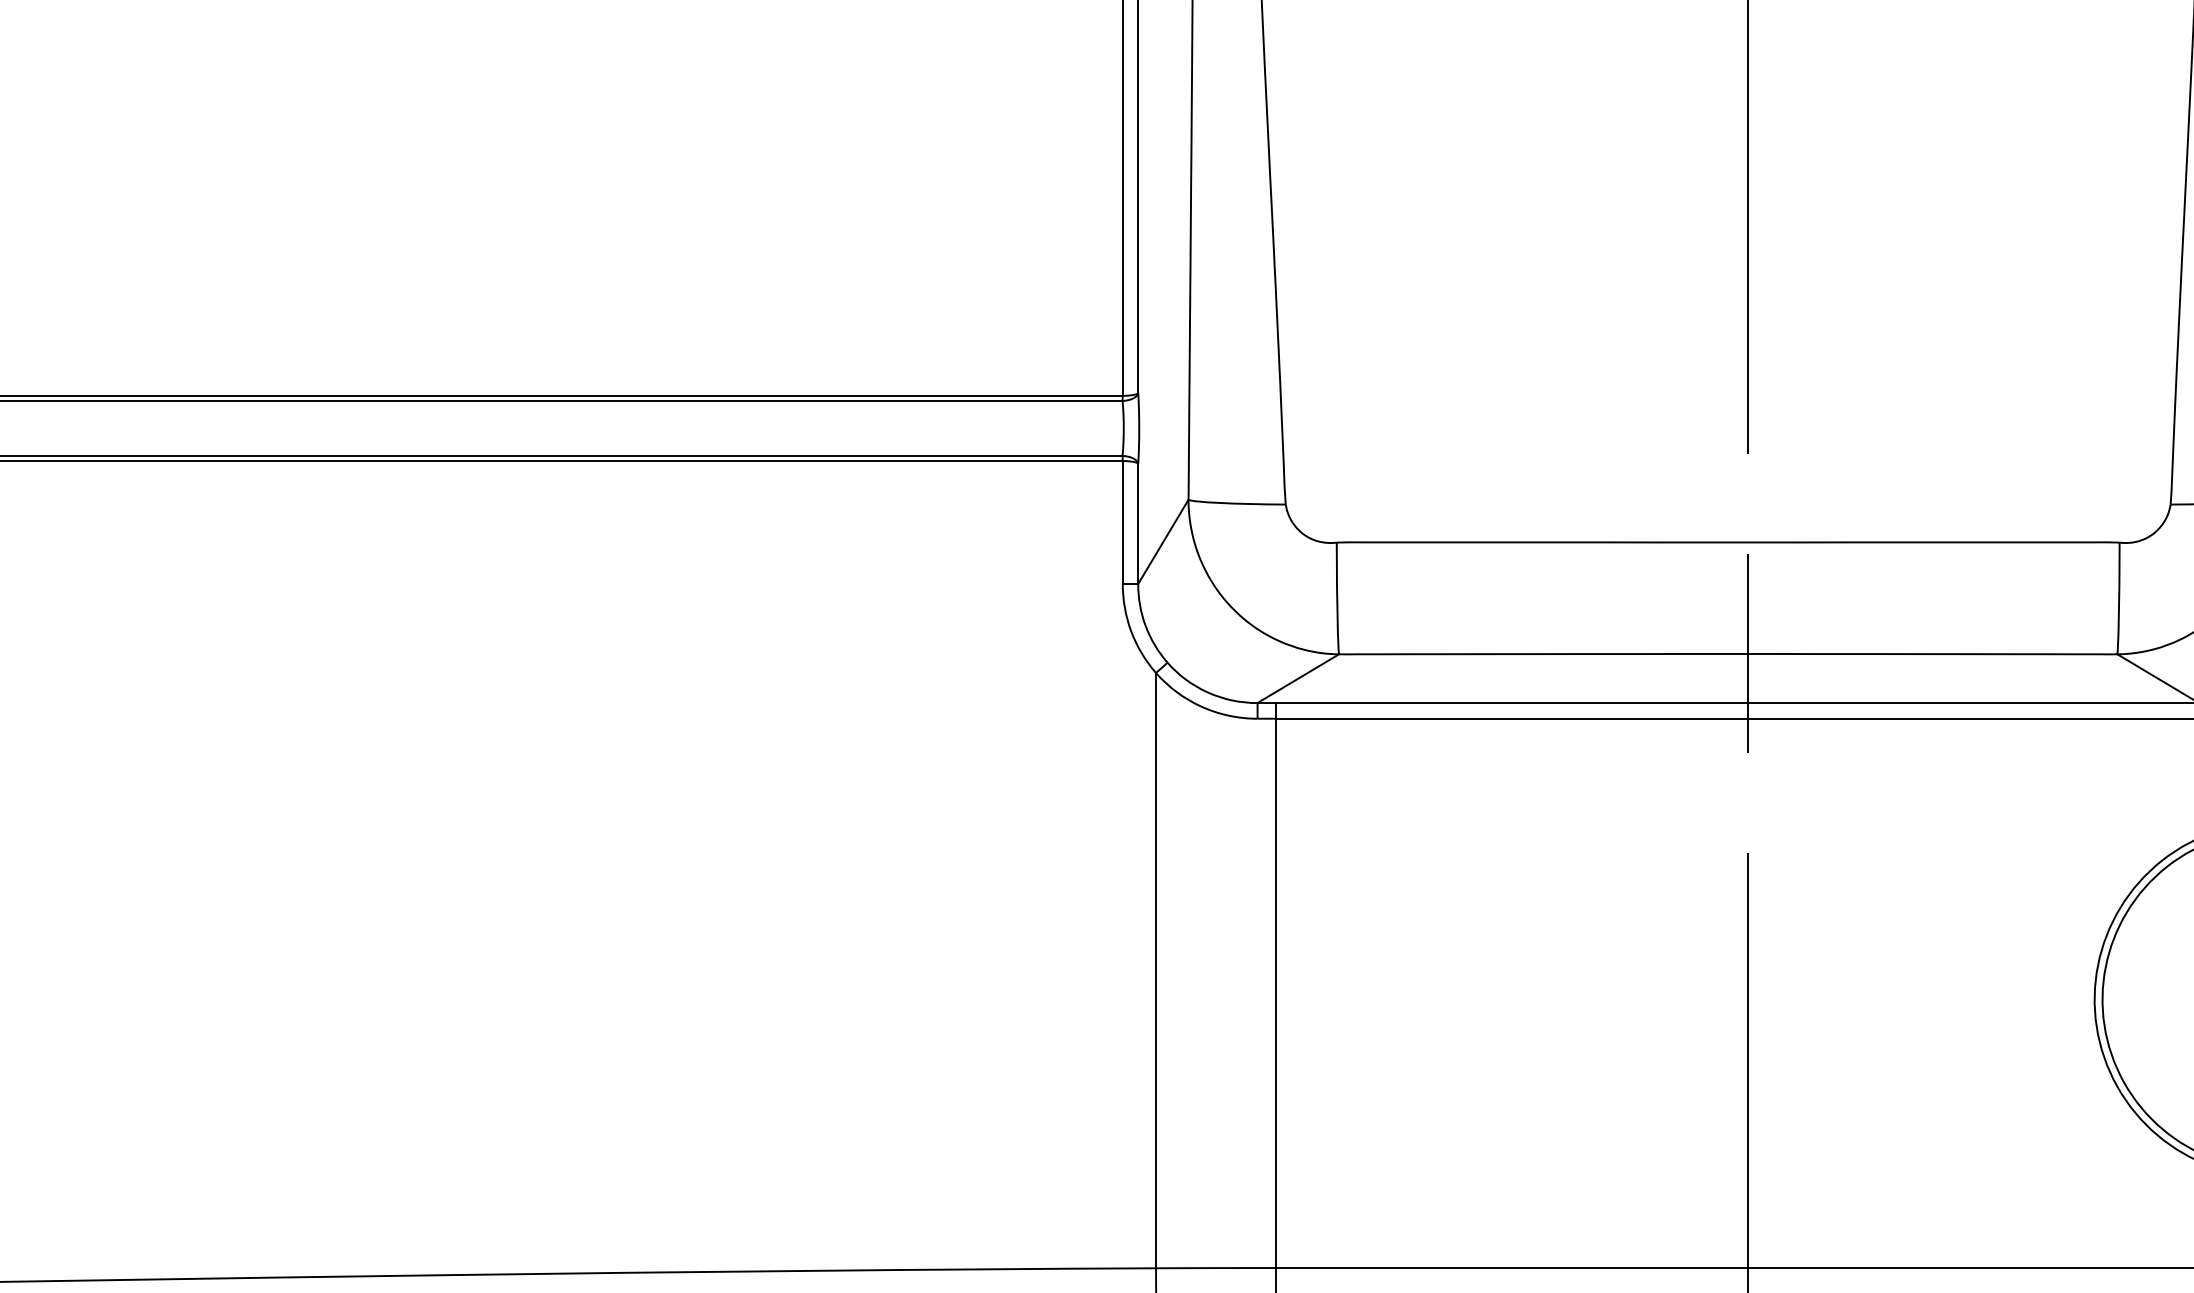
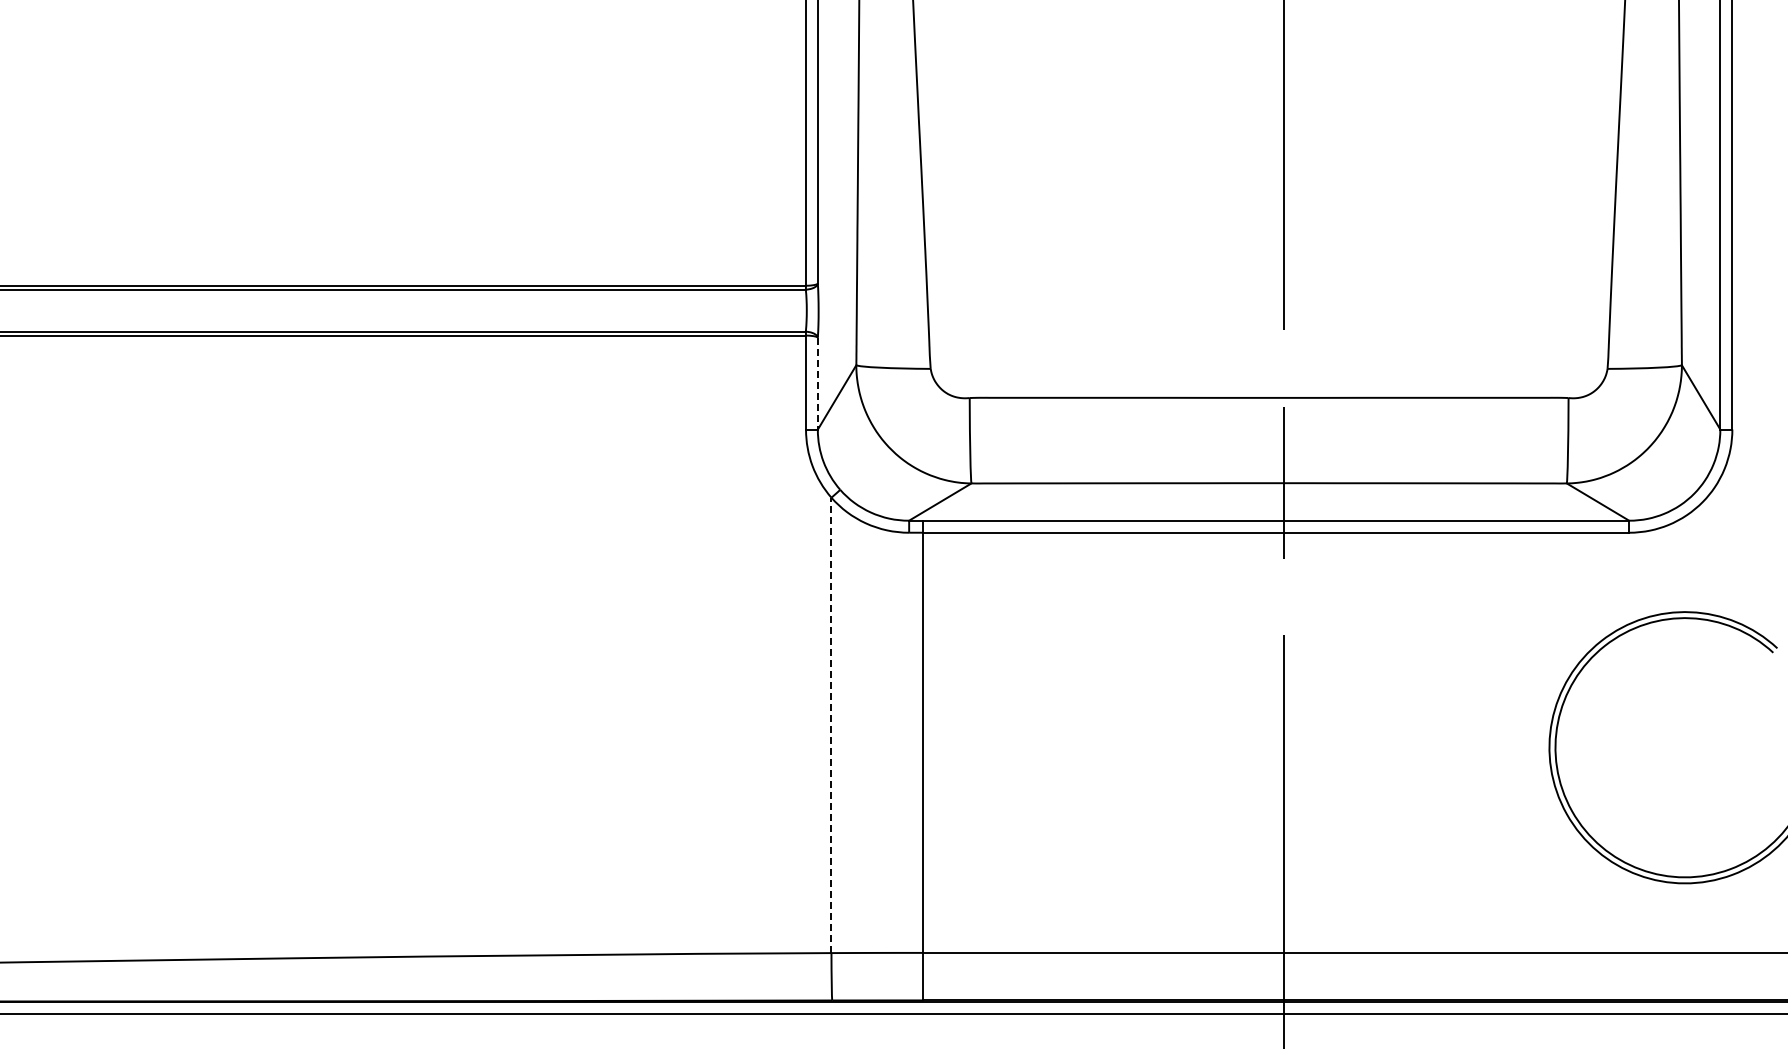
line: (1137, 524) -> (817, 384), solid -> dashed
line: (1156, 970) -> (831, 725), solid -> dashed

